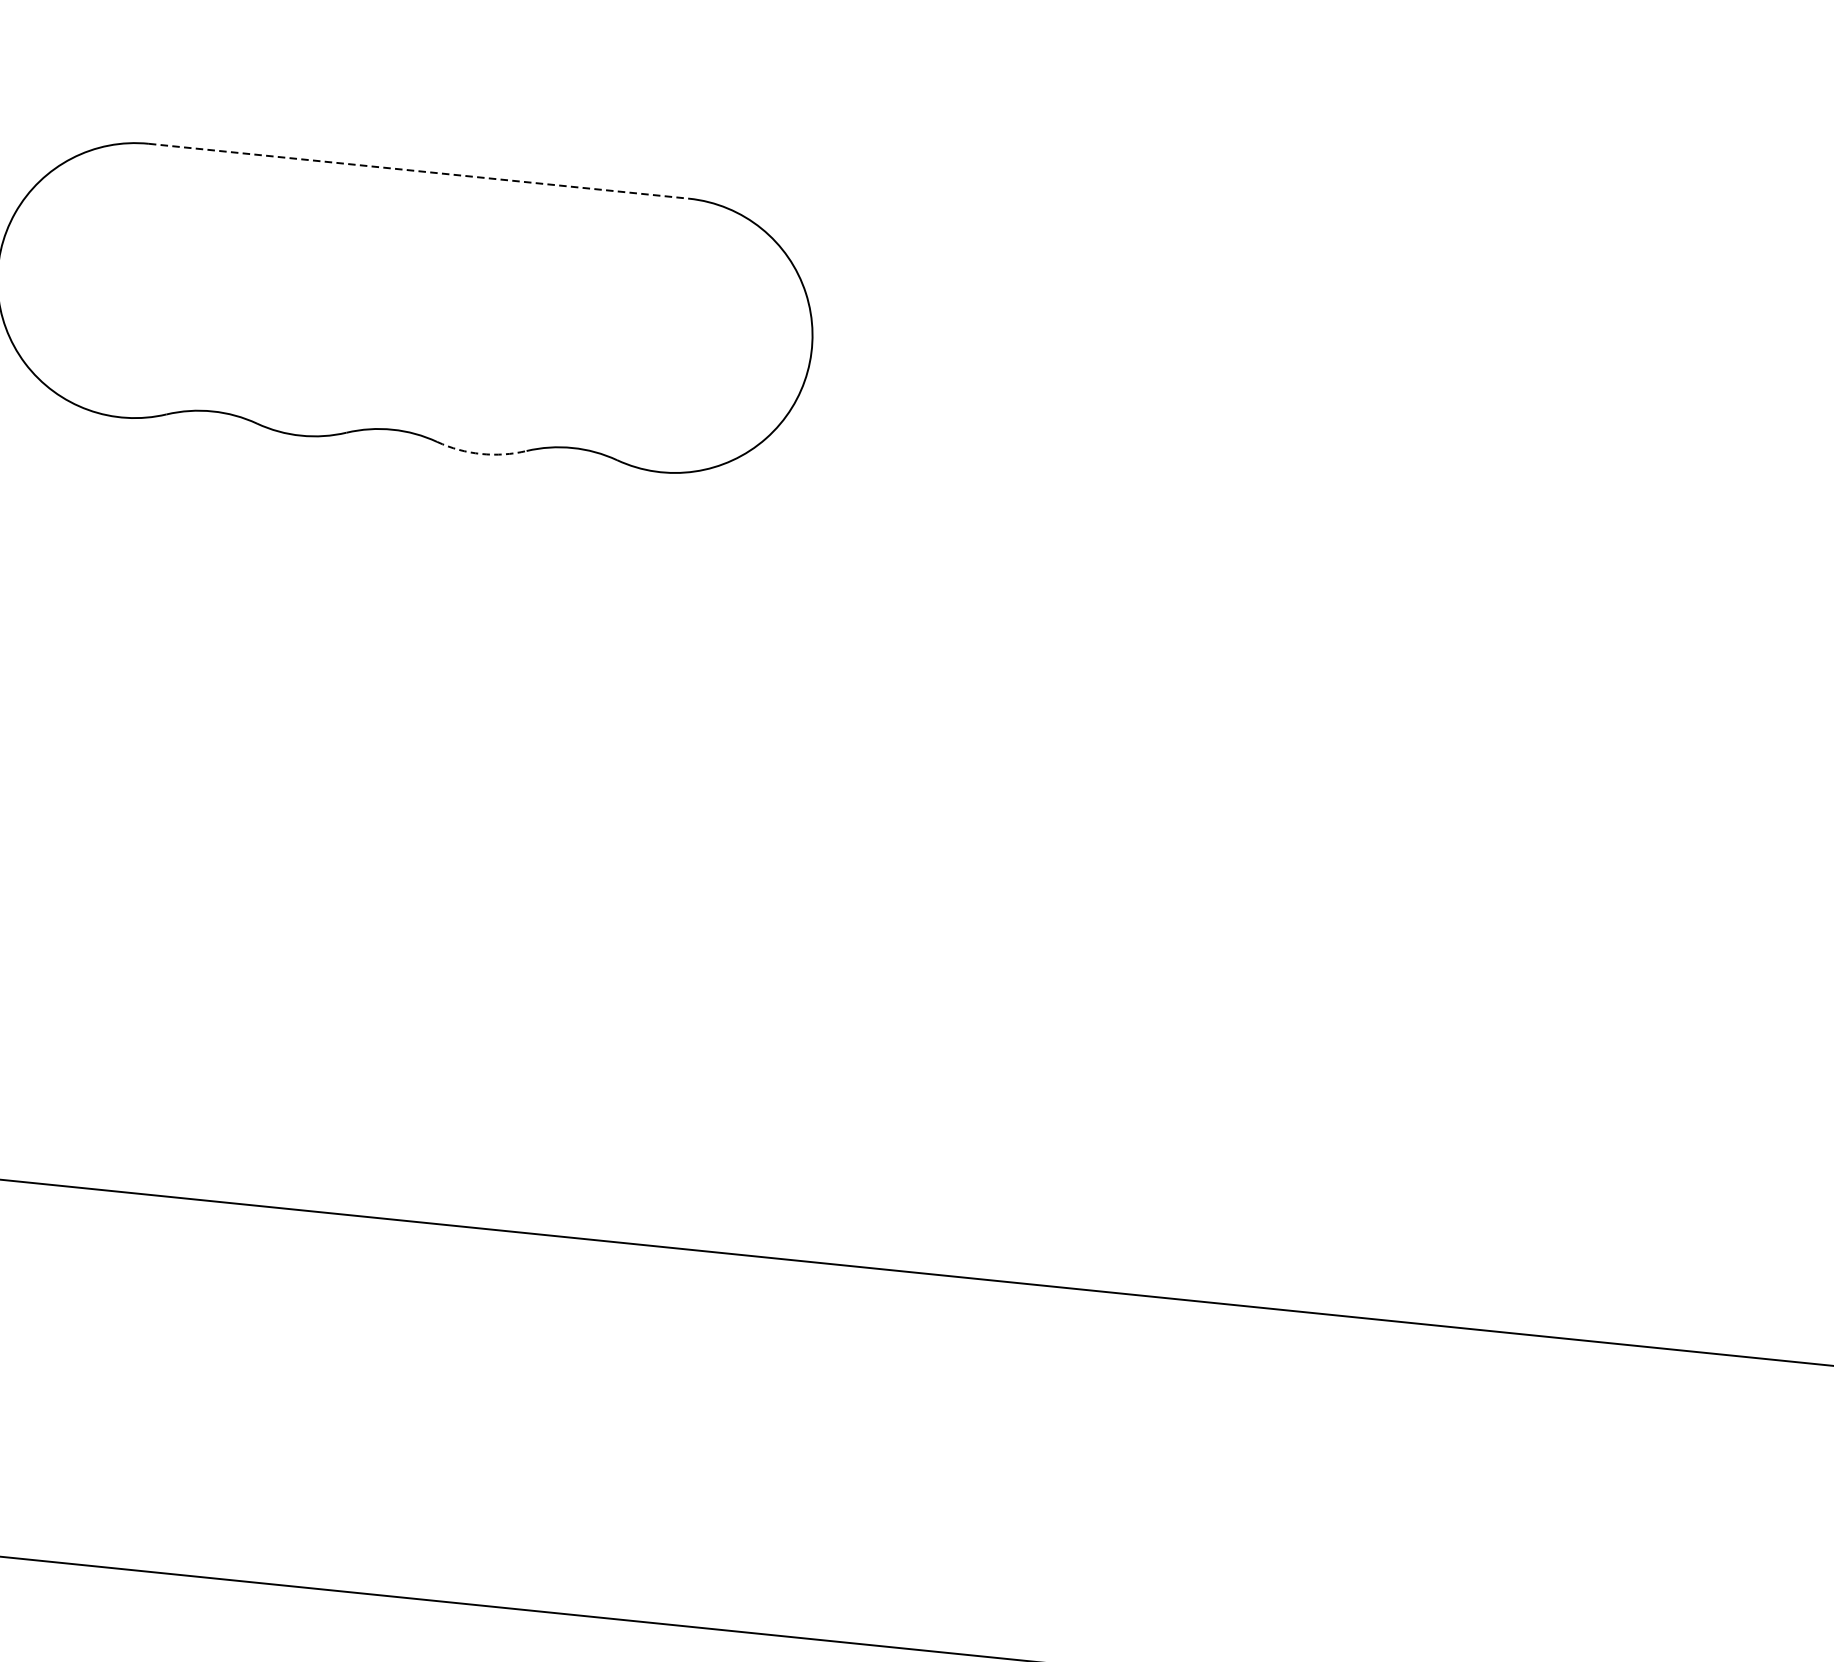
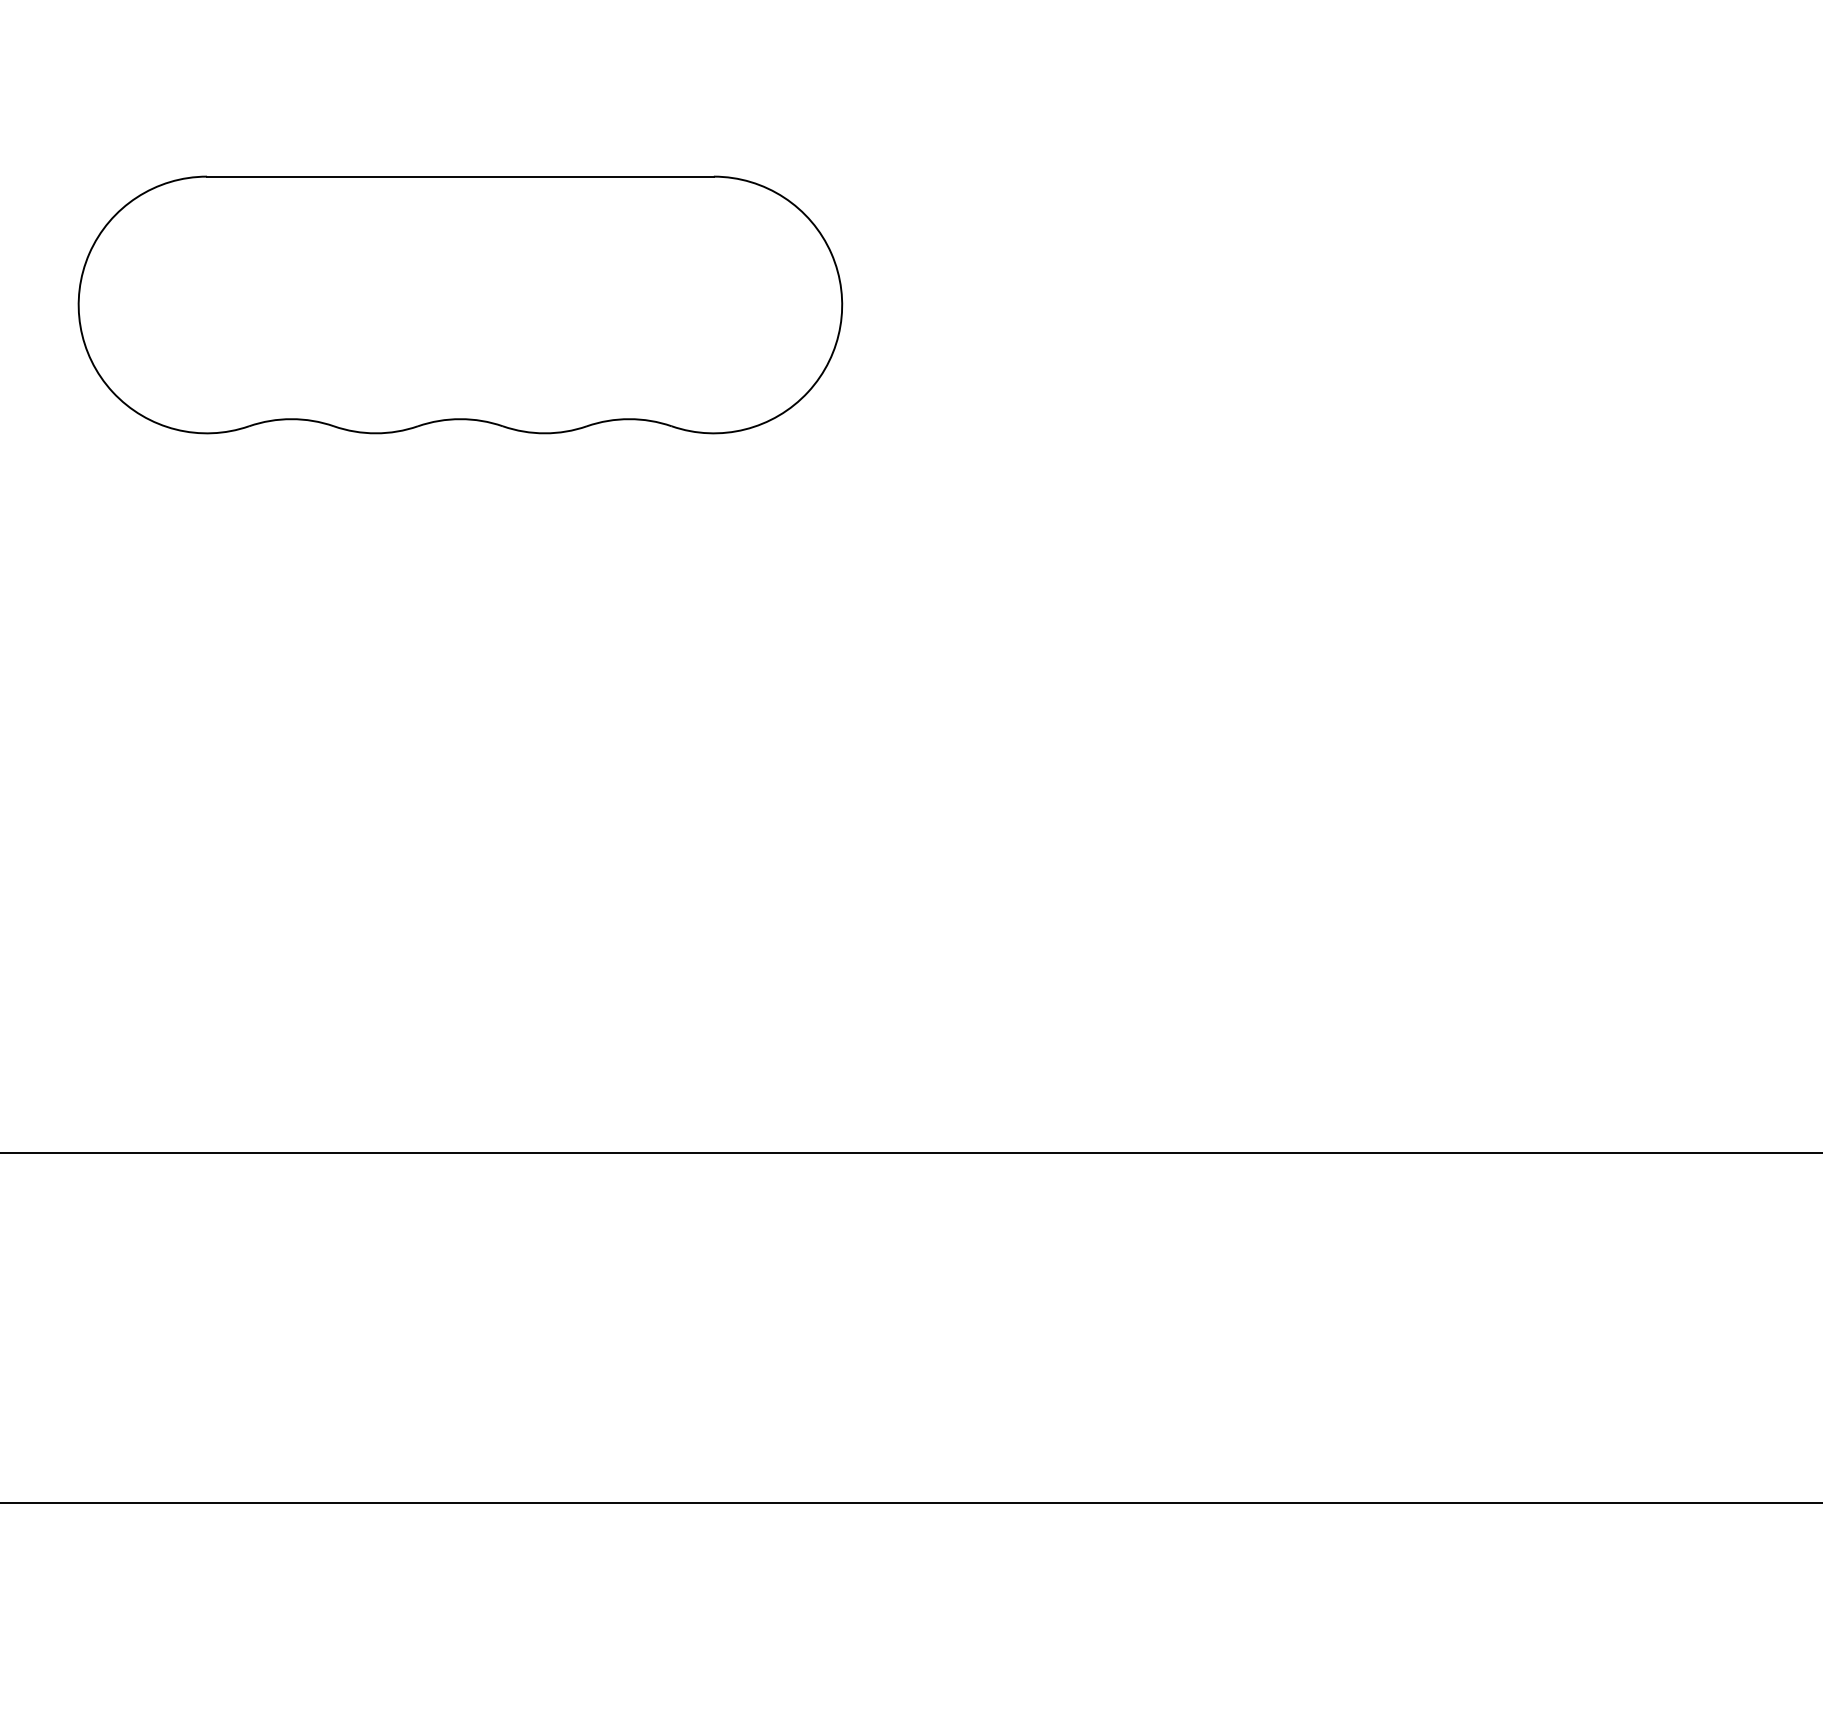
line: (418, 171) -> (460, 176), dashed -> solid
arc: (480, 454) -> (544, 433), dashed -> solid

